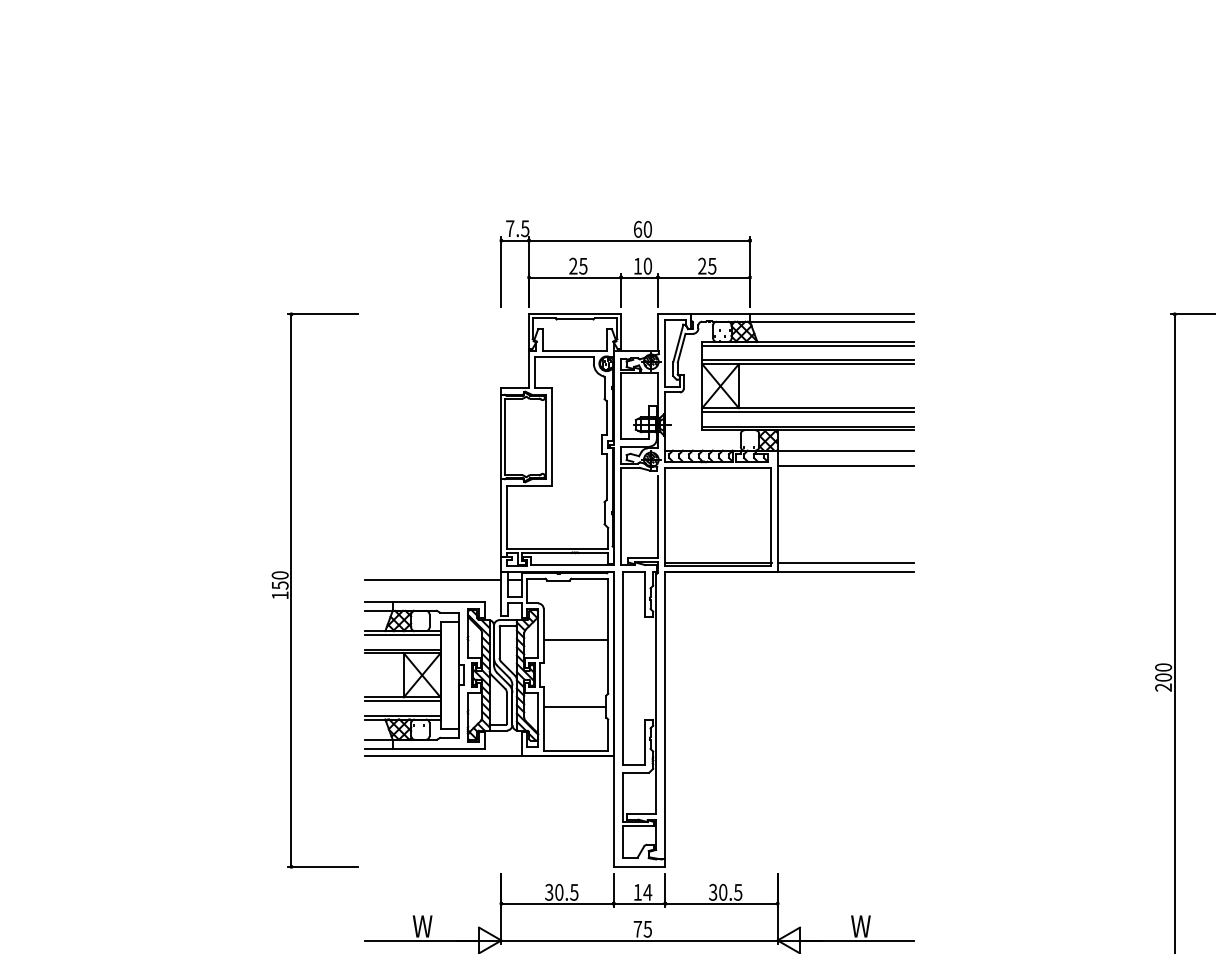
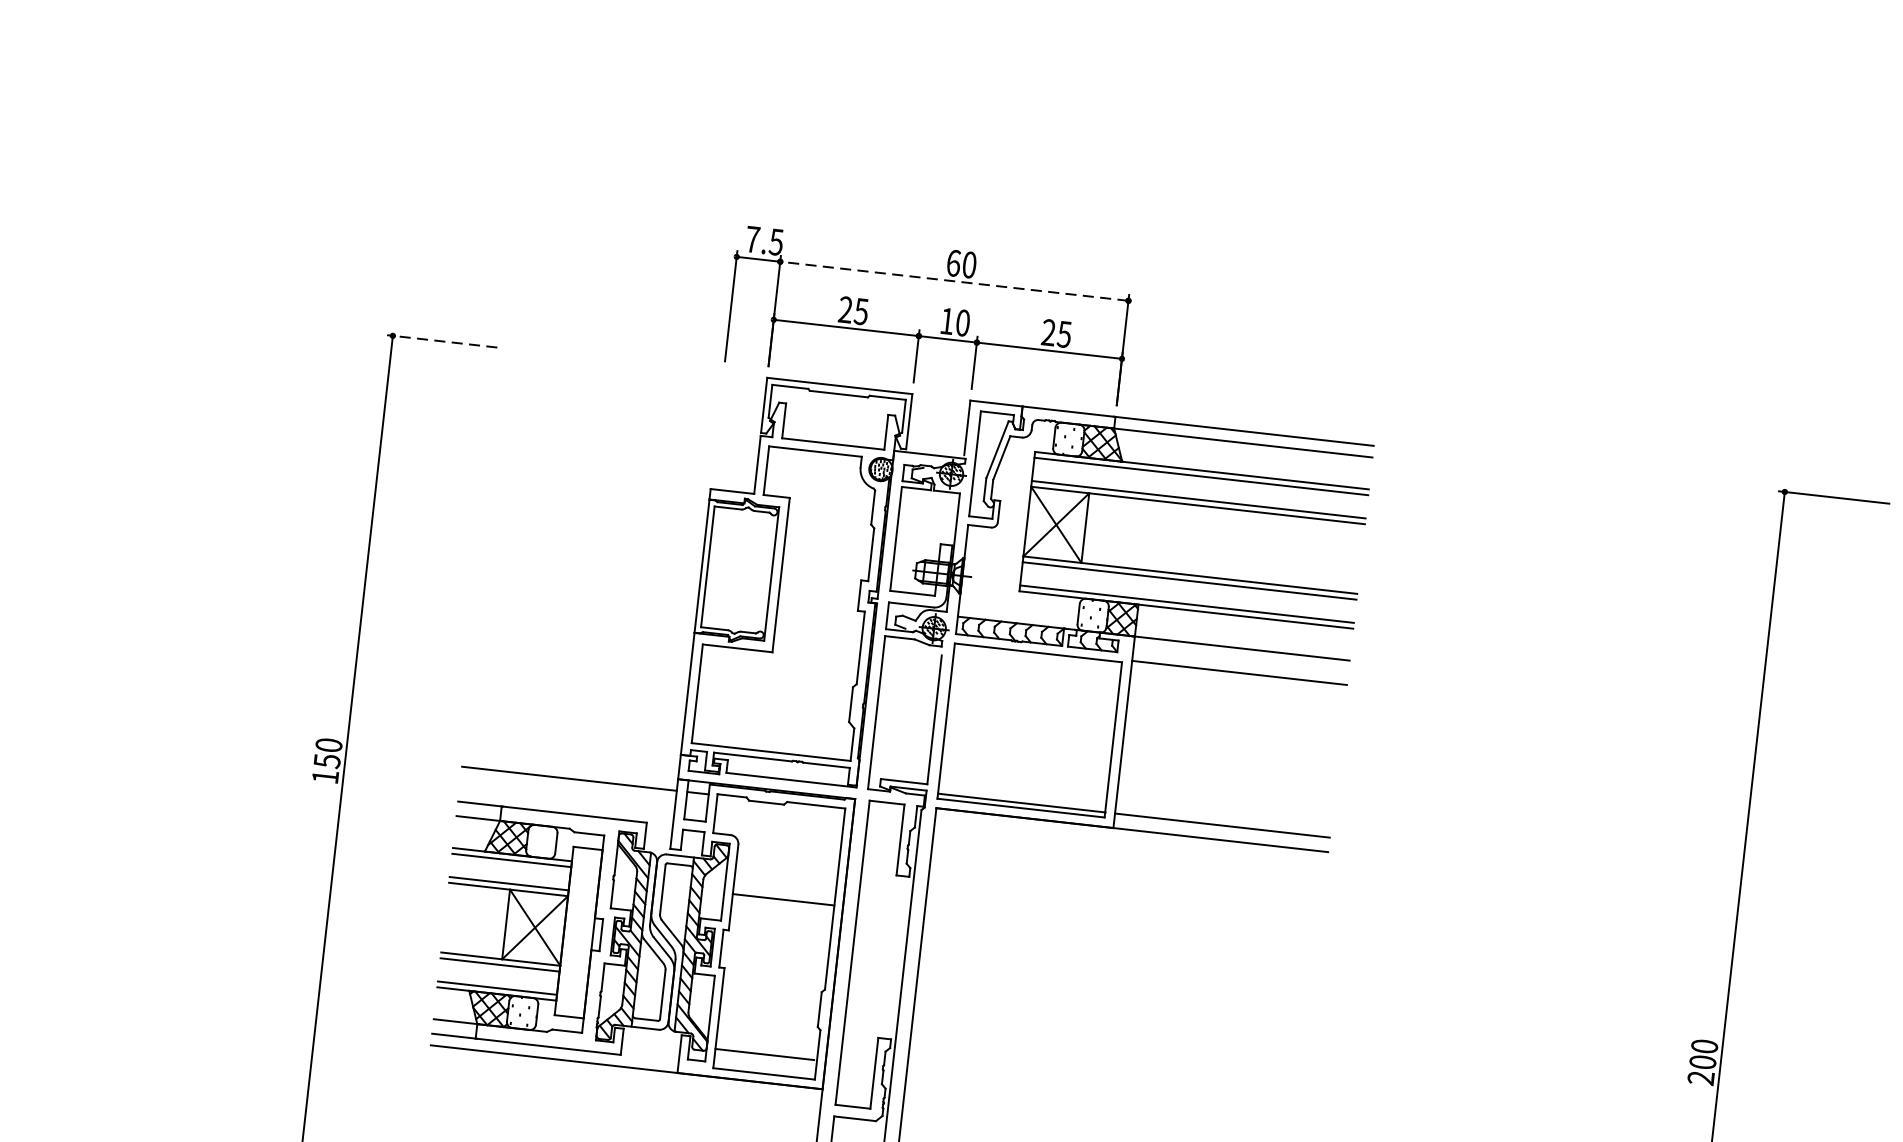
line: (639, 240) -> (954, 281), solid -> dashed
line: (322, 314) -> (441, 341), solid -> dashed
line: (574, 706) -> (763, 1054), moved

